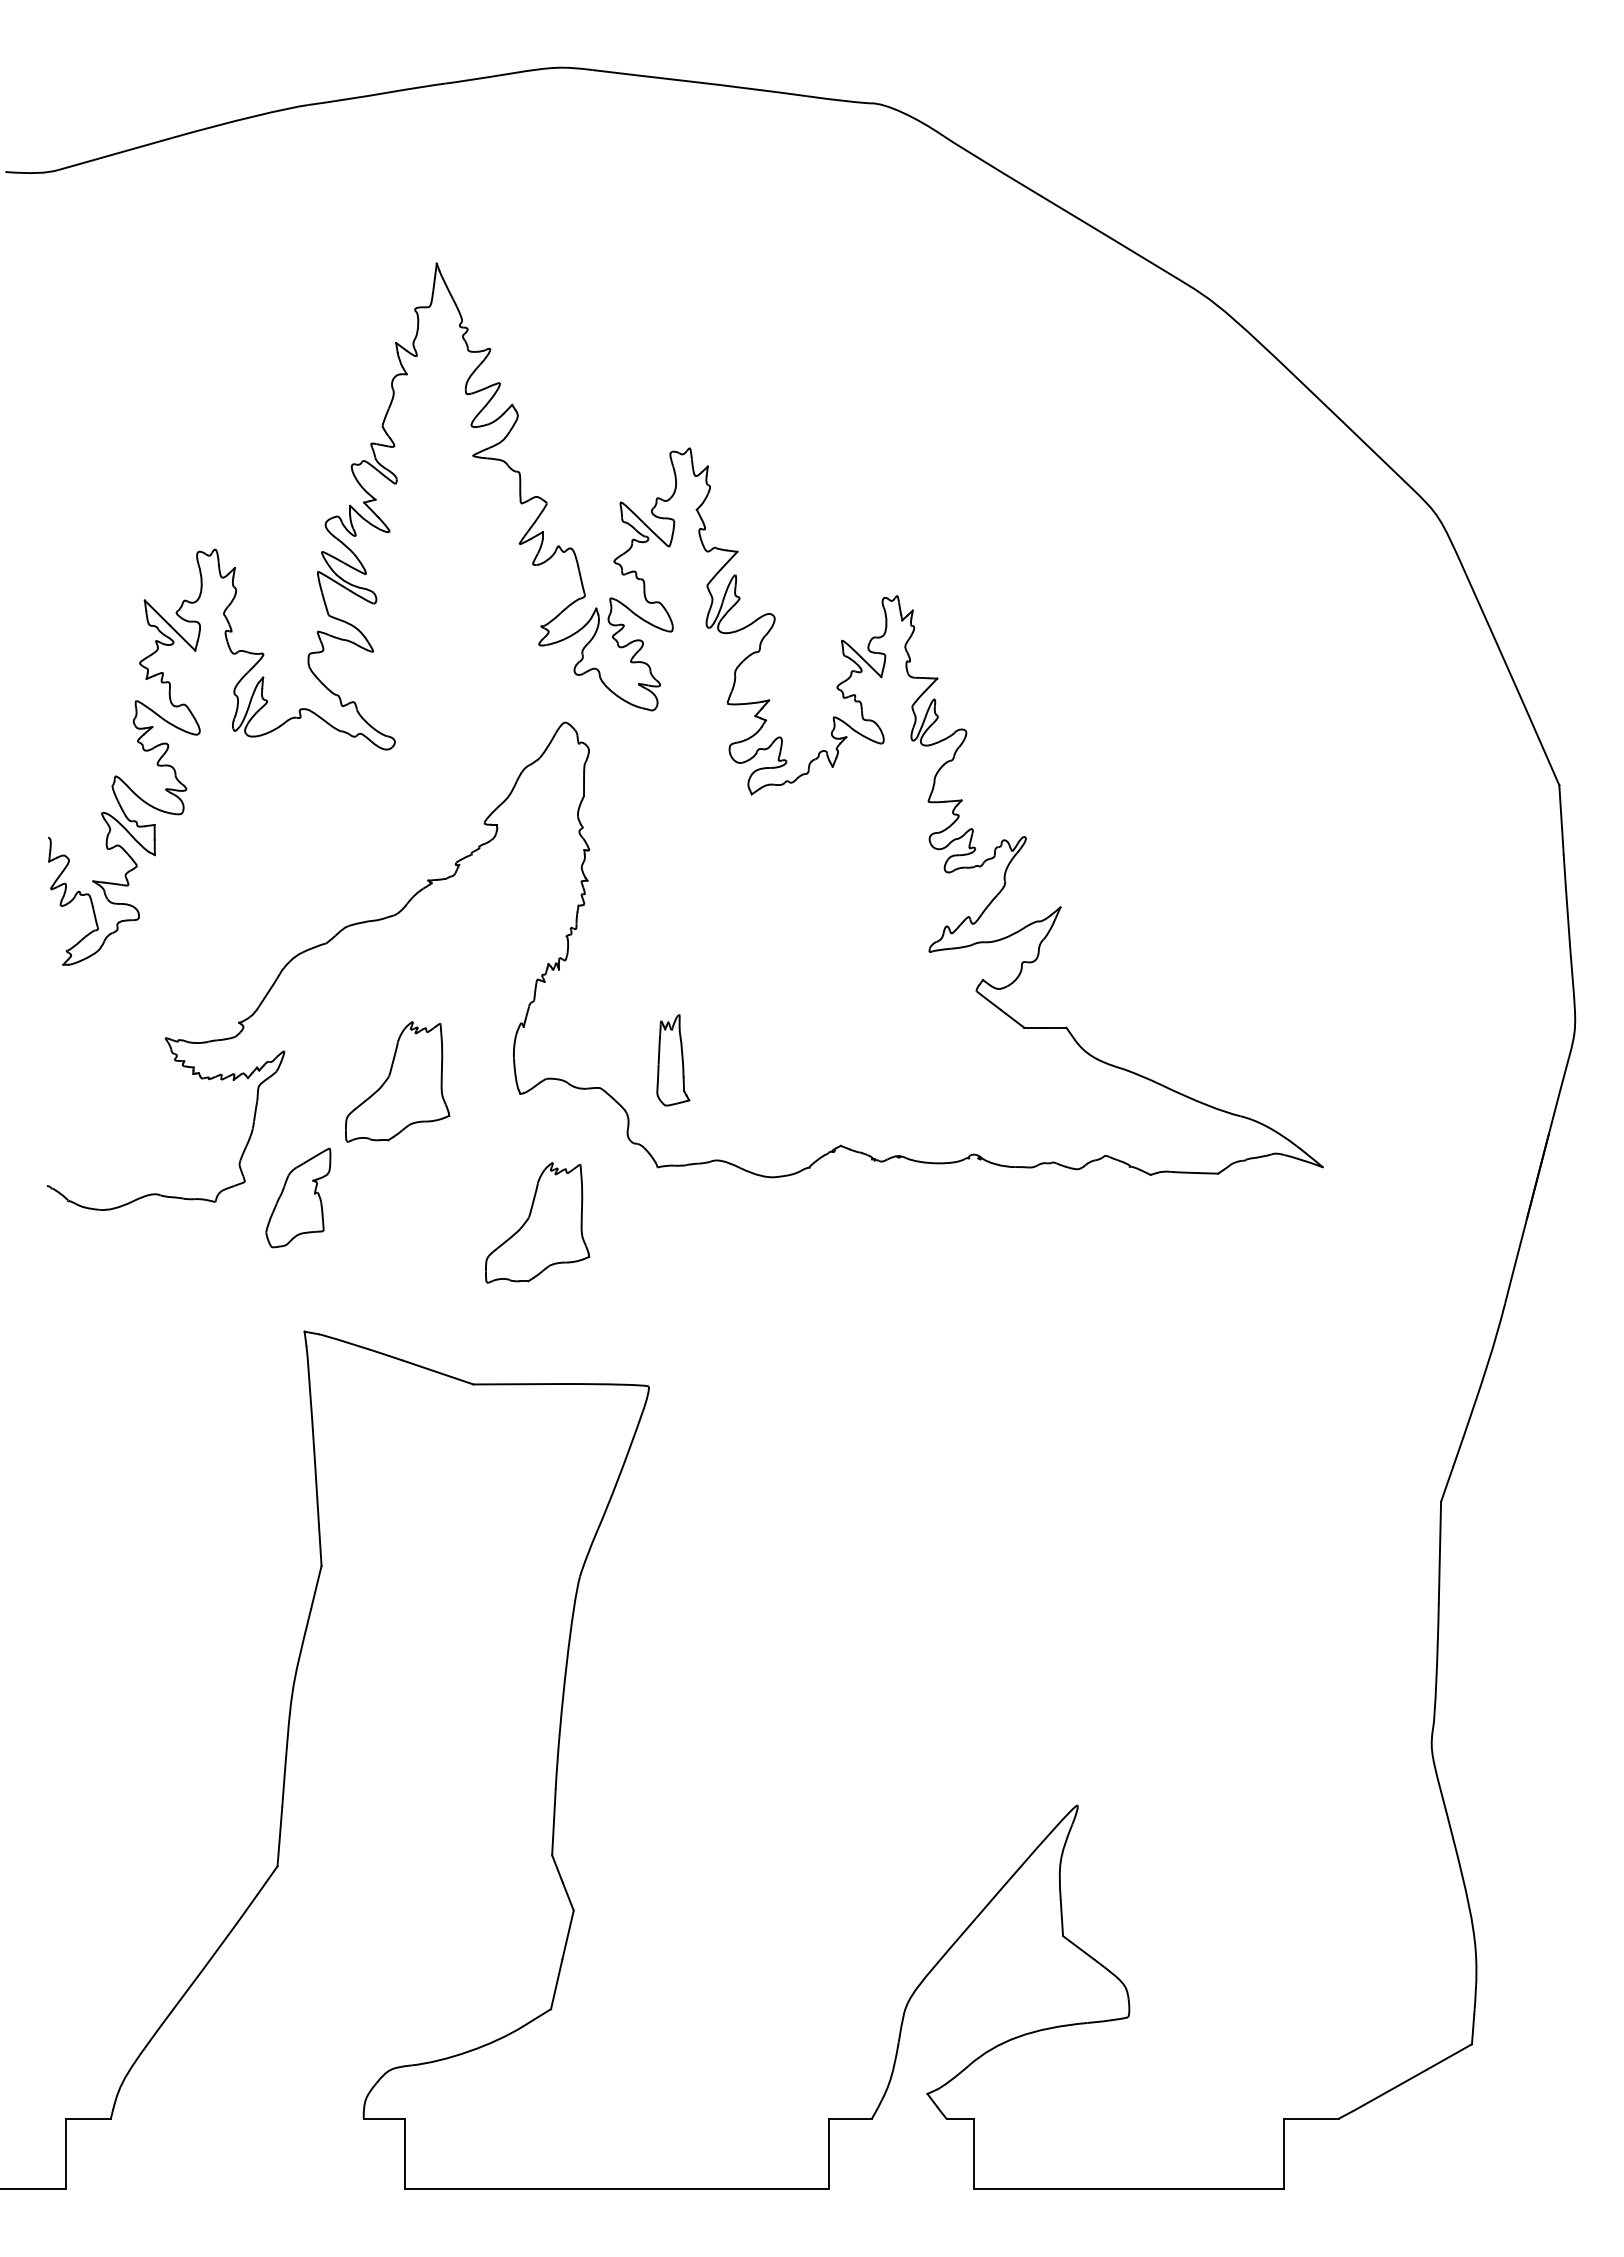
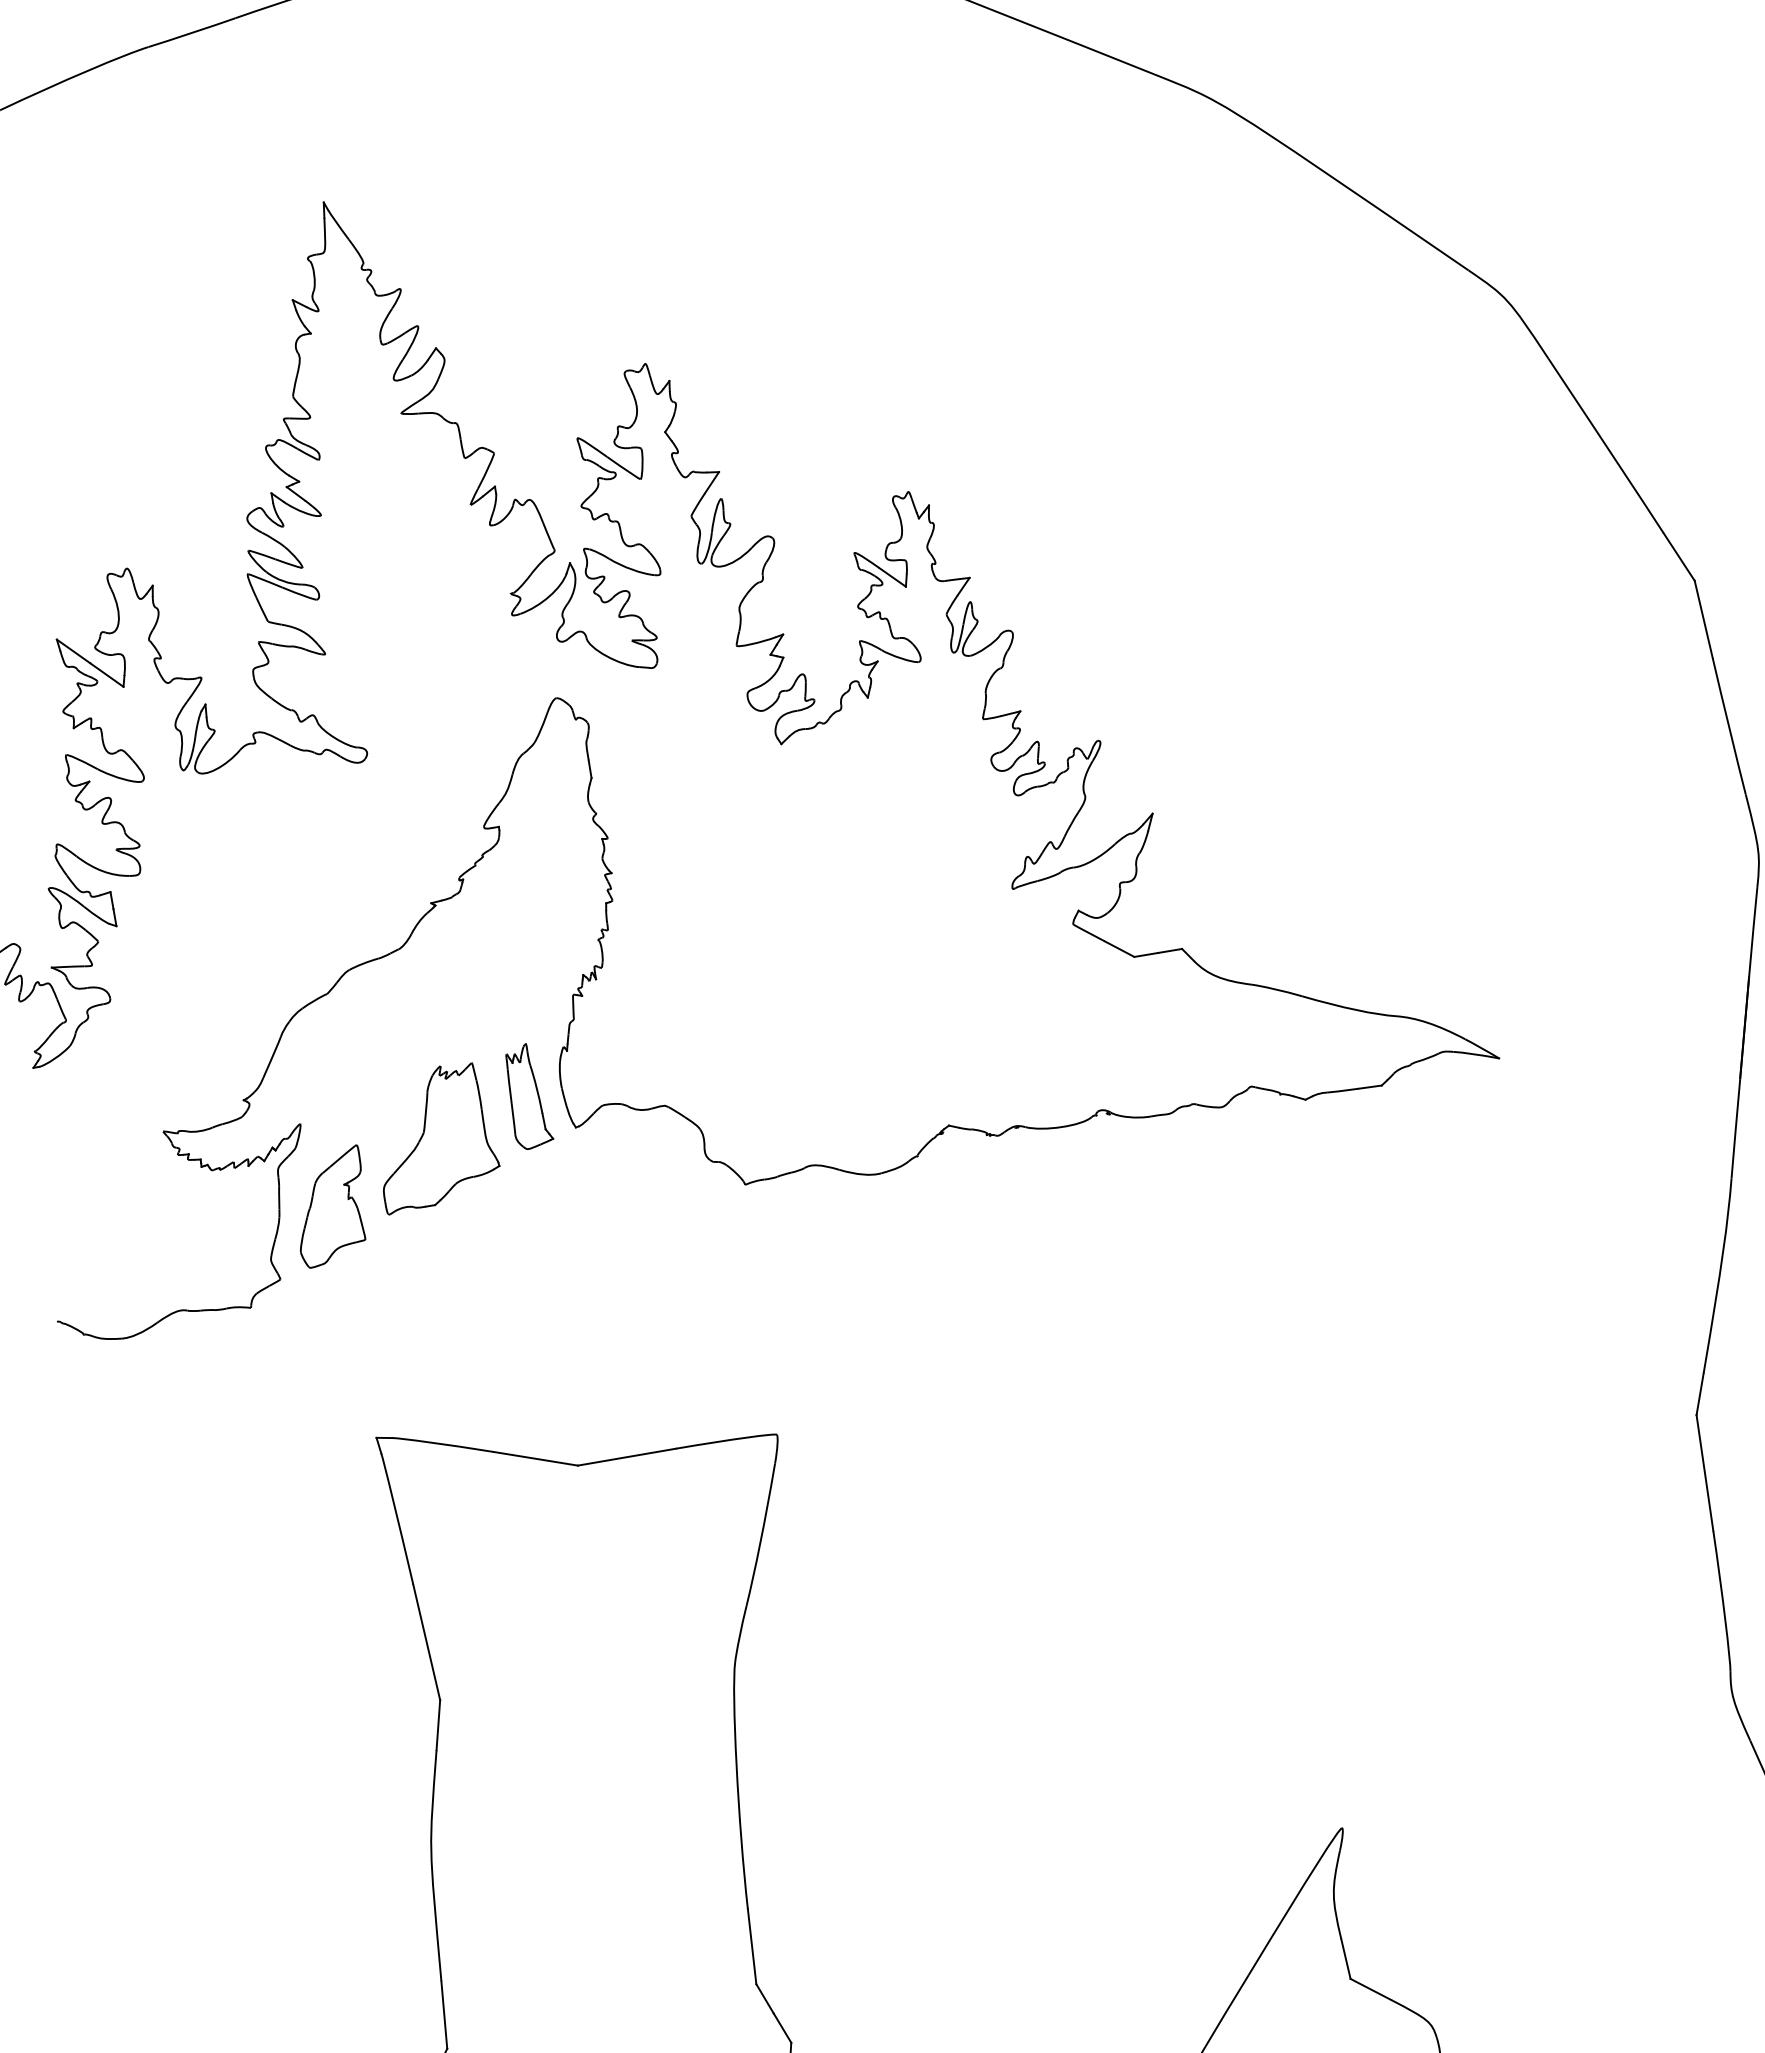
part: (673, 1060) -> (527, 1096), moved
part: (298, 1197) -> (330, 1206), moved
part: (537, 1222) -> (619, 1269), removed

